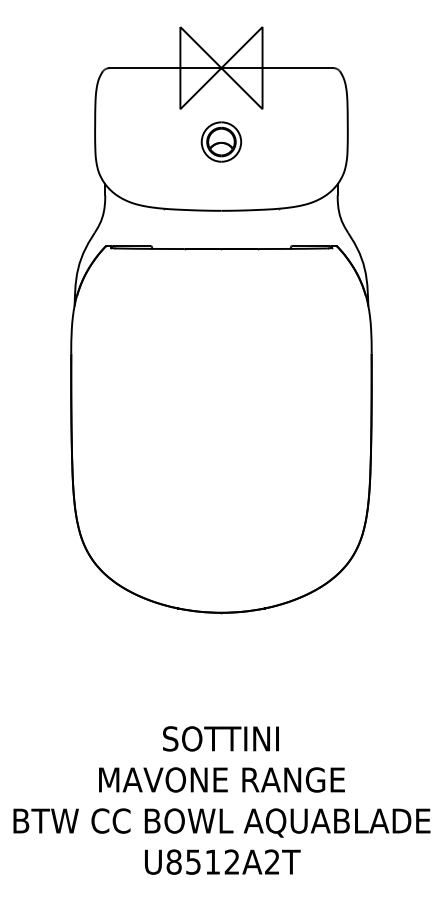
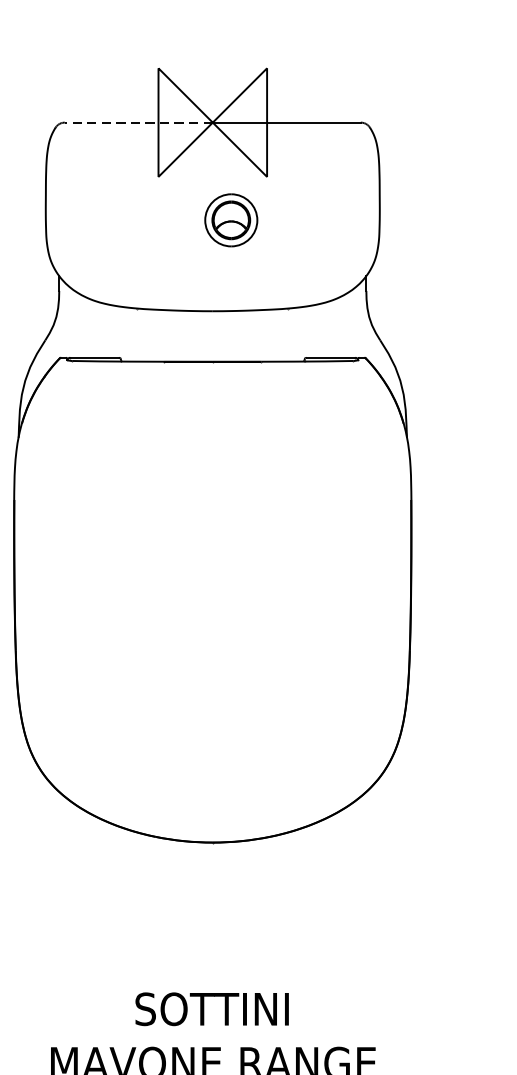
line: (165, 68) -> (138, 123), solid -> dashed
part: (221, 141) -> (231, 219), moved

